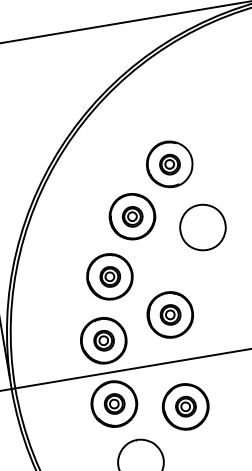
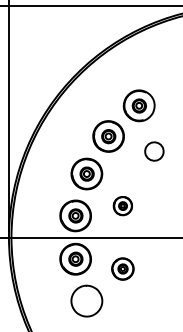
part: (203, 227) -> (154, 151), size x0.6
part: (169, 314) -> (122, 205), size x0.6
part: (185, 406) -> (122, 268), size x0.7

